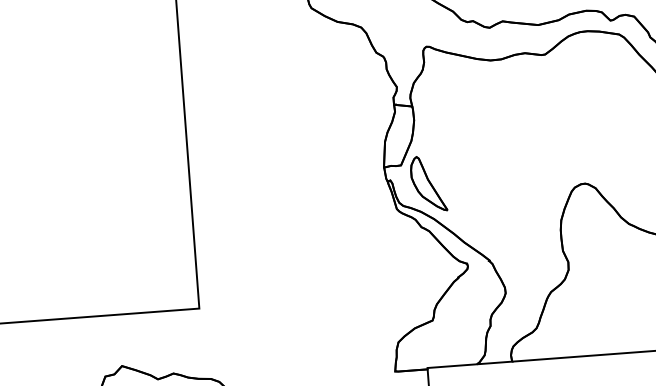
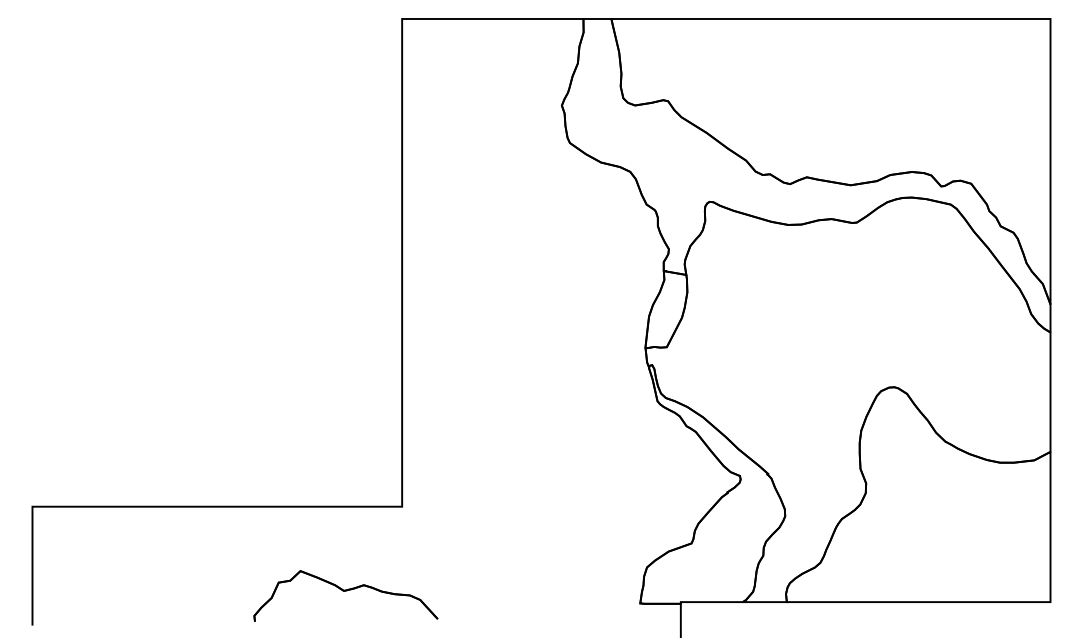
part: (428, 183) -> (699, 372), removed

